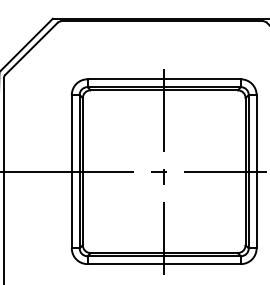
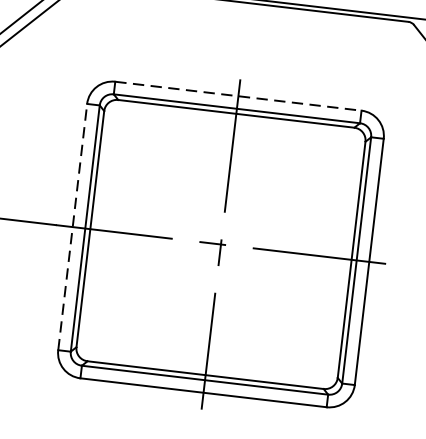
line: (164, 79) -> (238, 96), solid -> dashed
line: (71, 171) -> (72, 226), solid -> dashed

